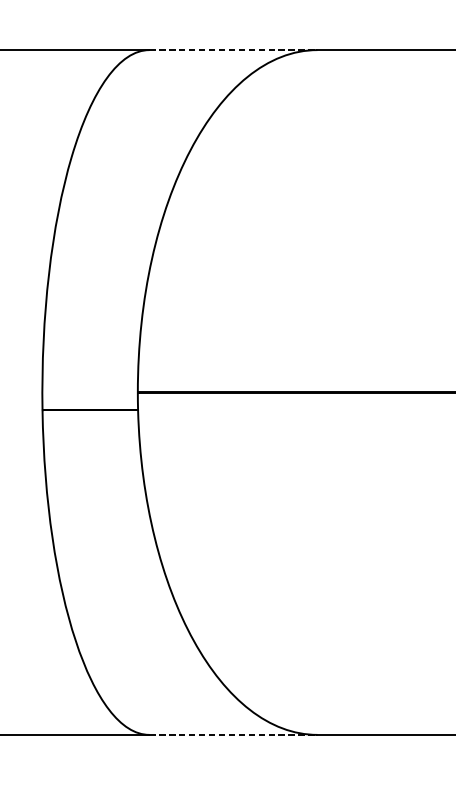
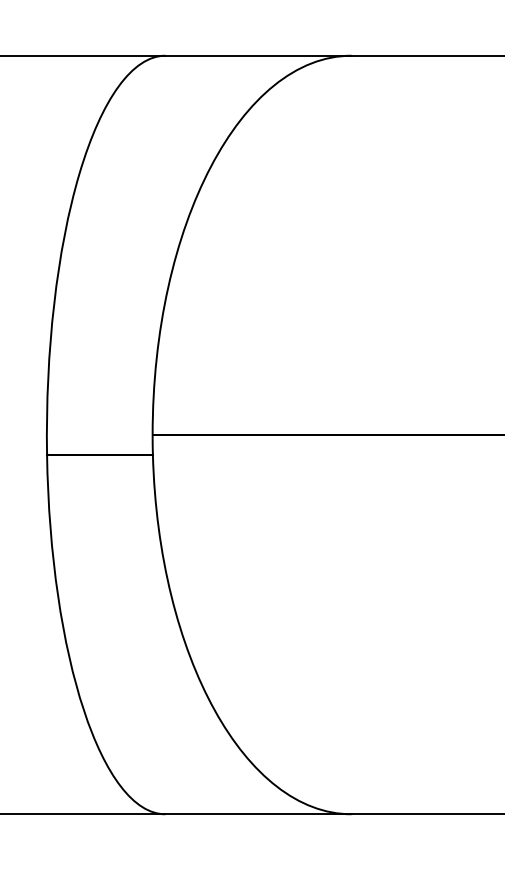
line: (233, 49) -> (258, 55), dashed -> solid
line: (233, 735) -> (258, 814), dashed -> solid

